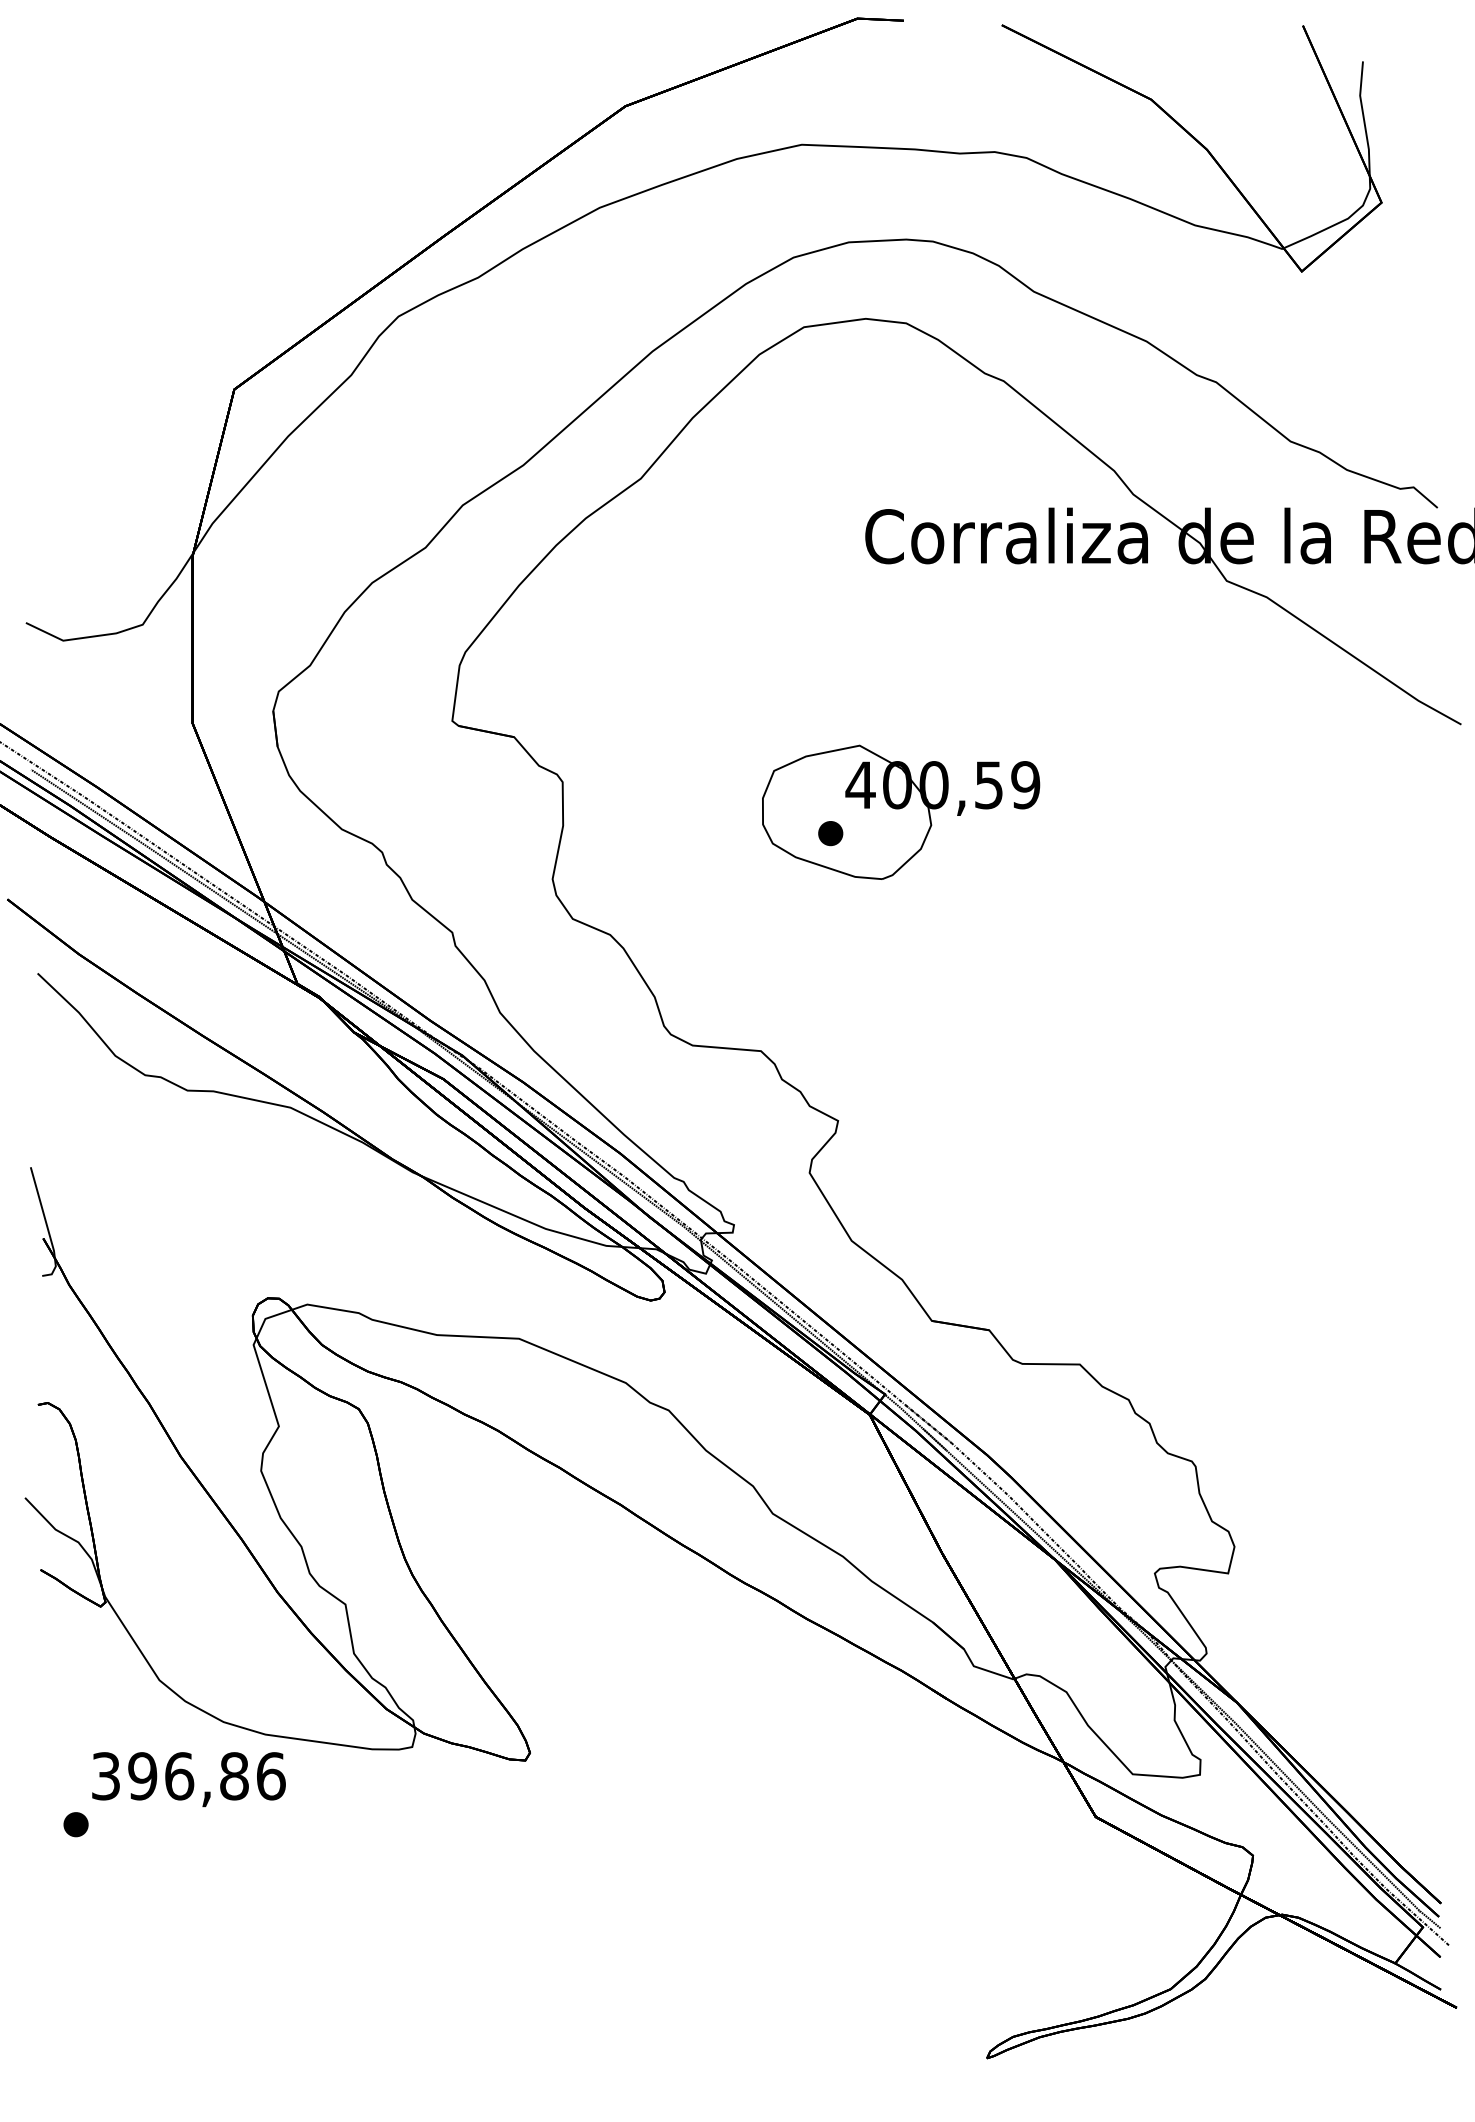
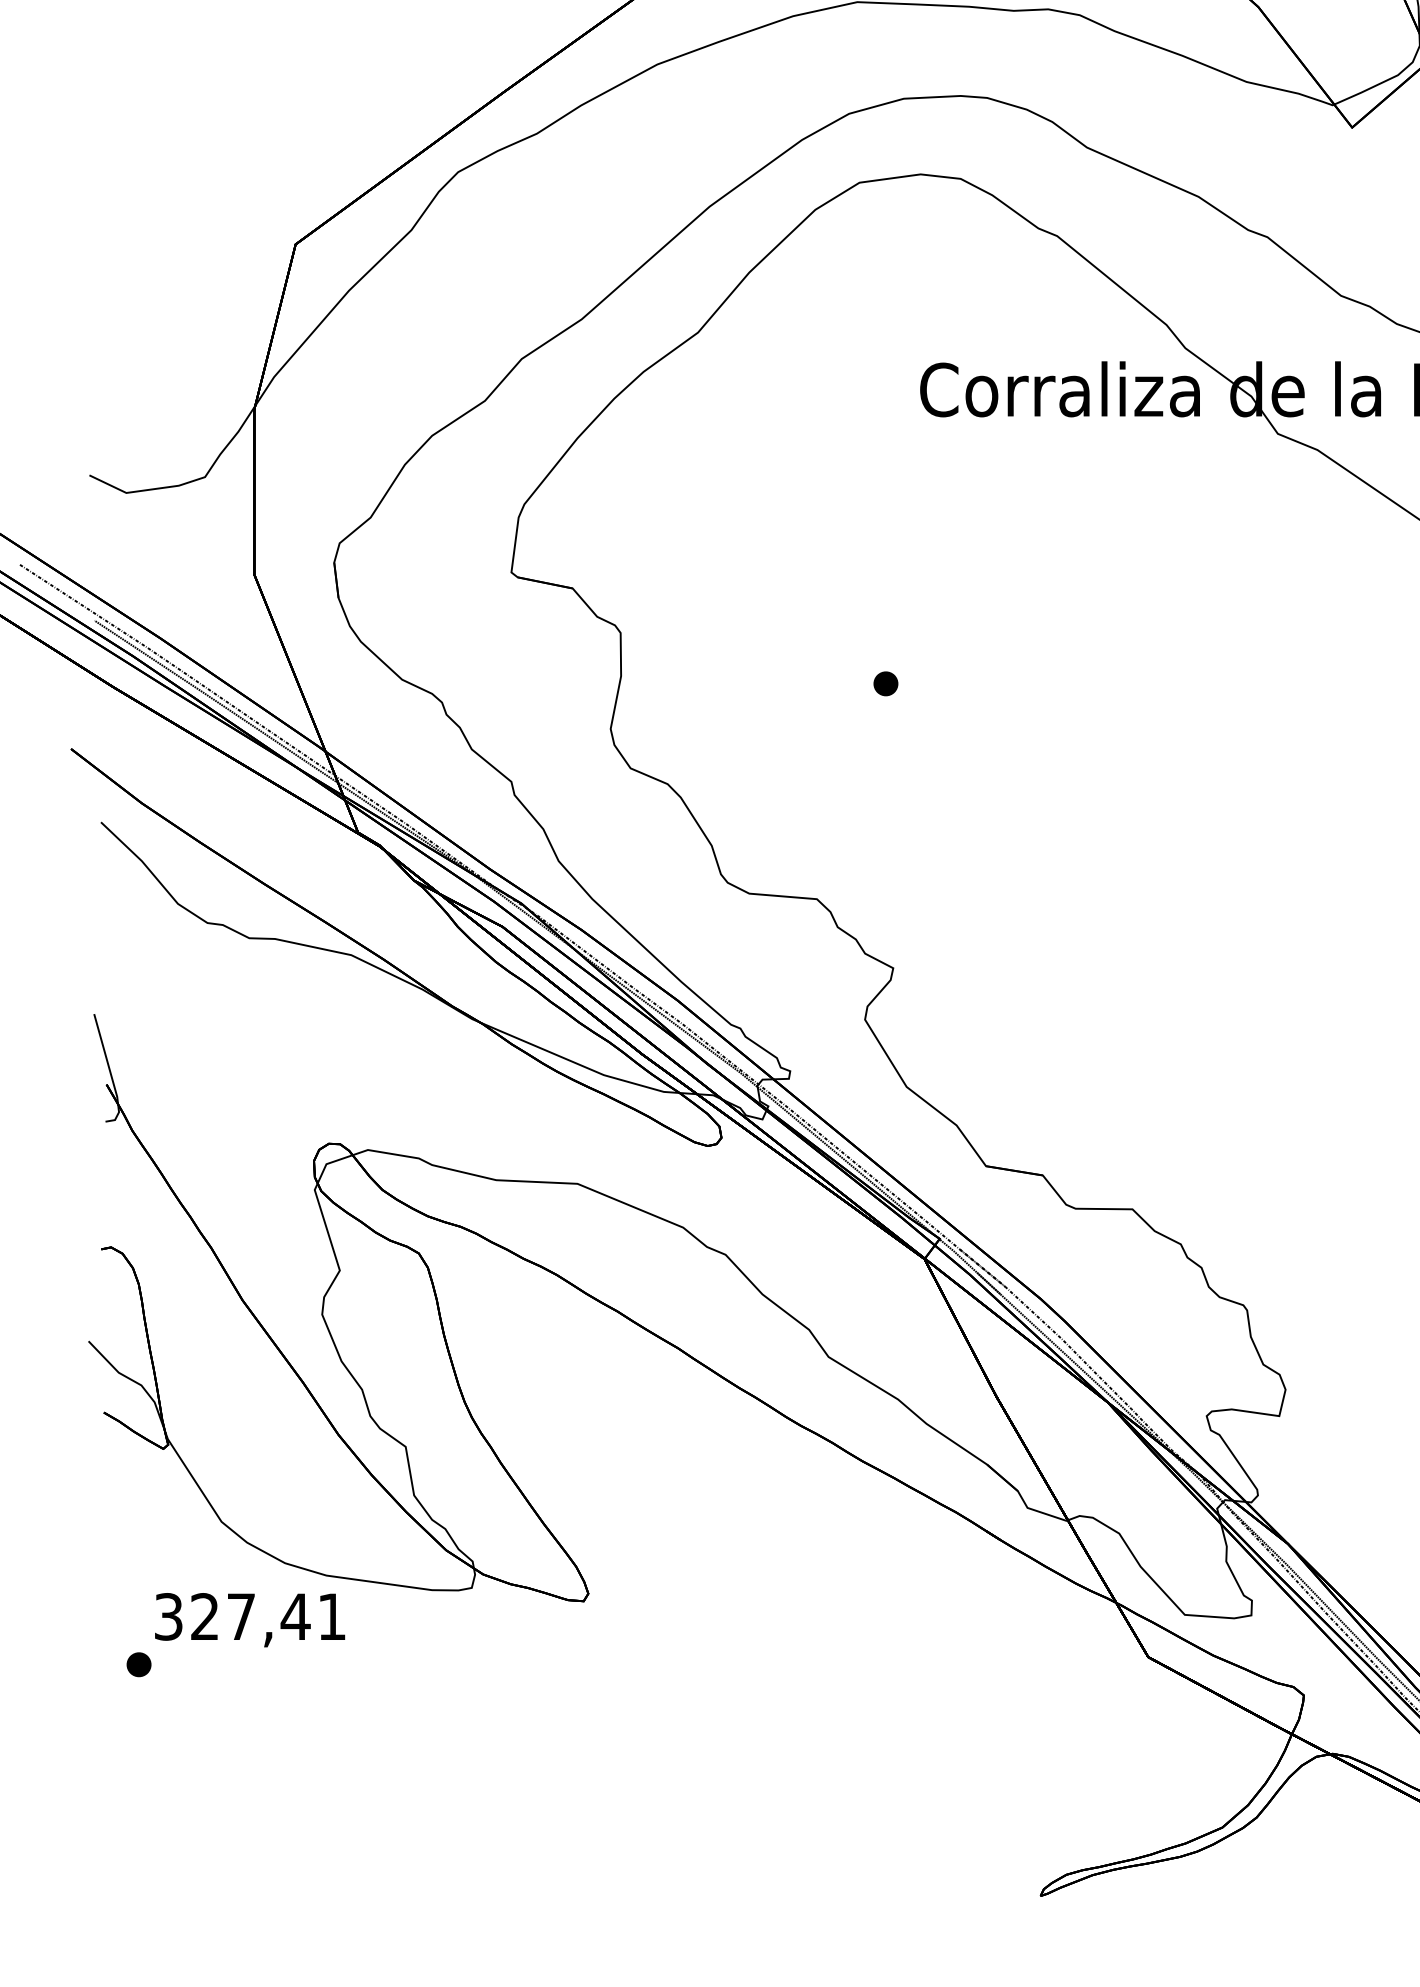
part: (901, 811) -> (955, 662), removed
text: (206, 1776) -> (268, 1617), 396,86 -> 327,41

